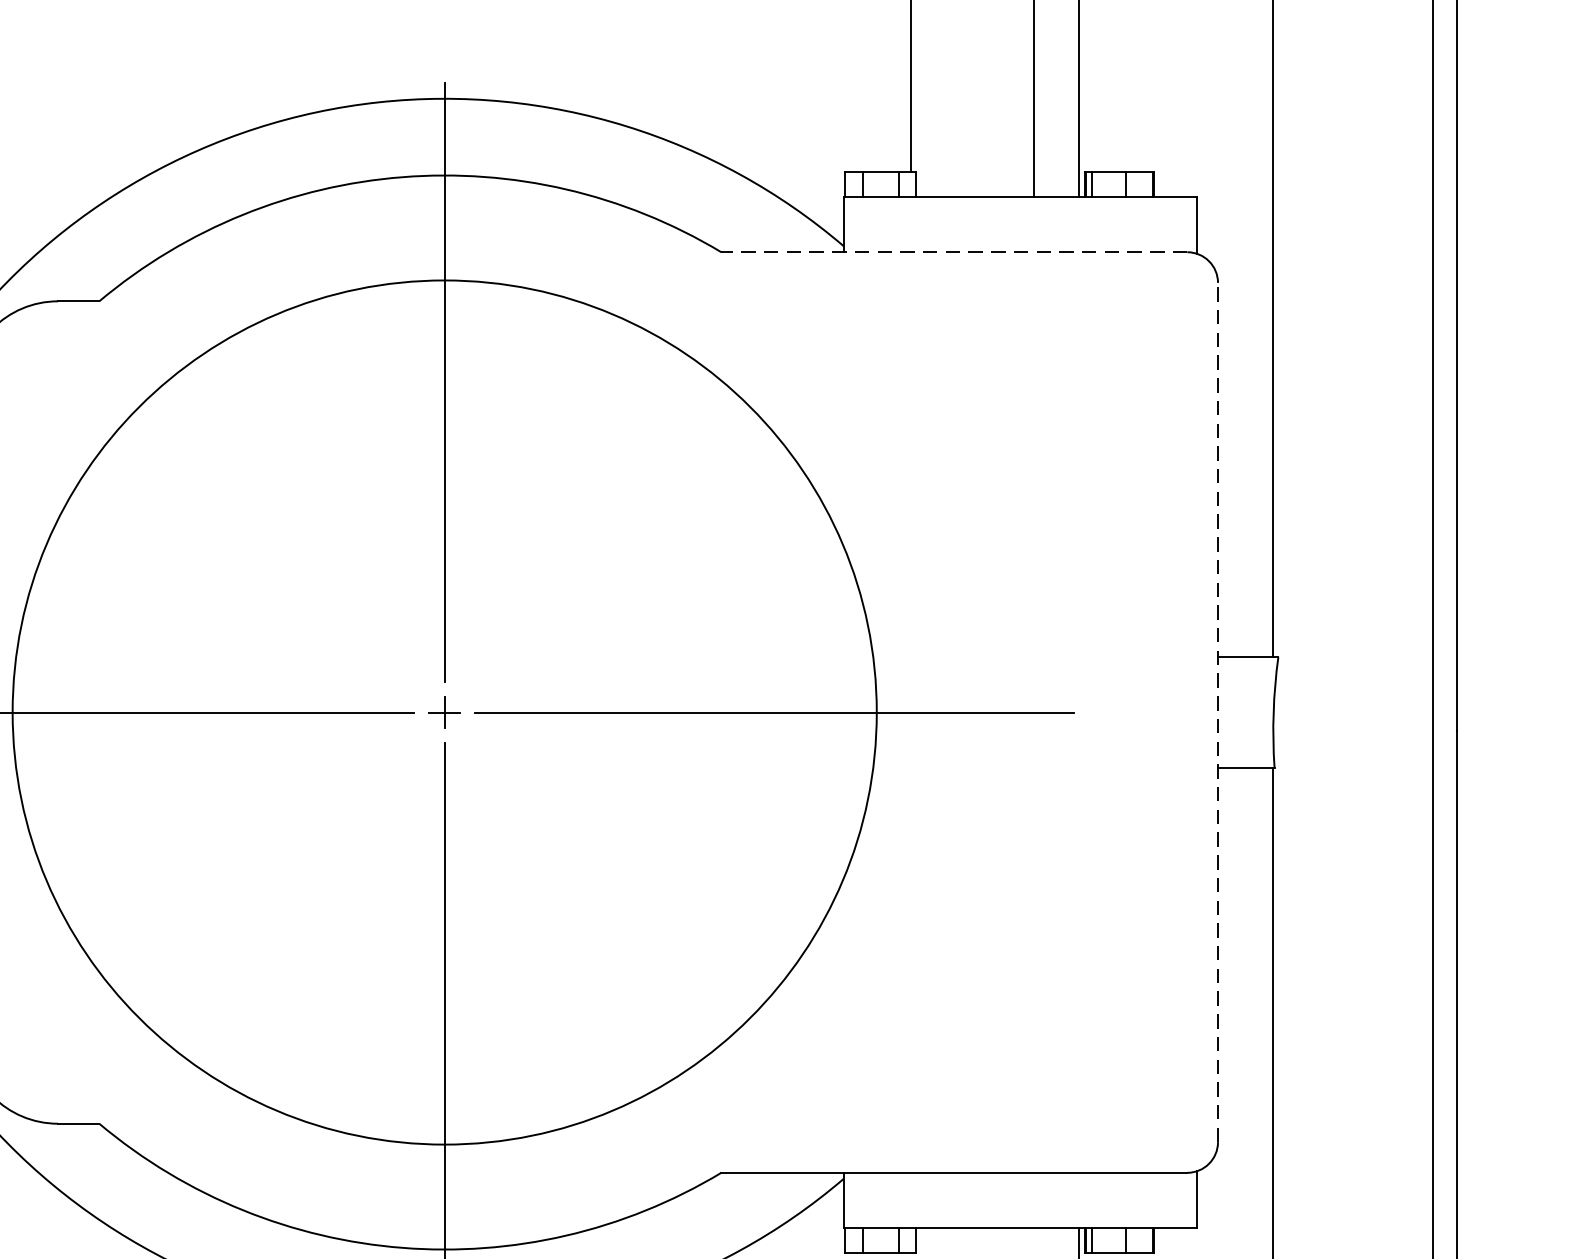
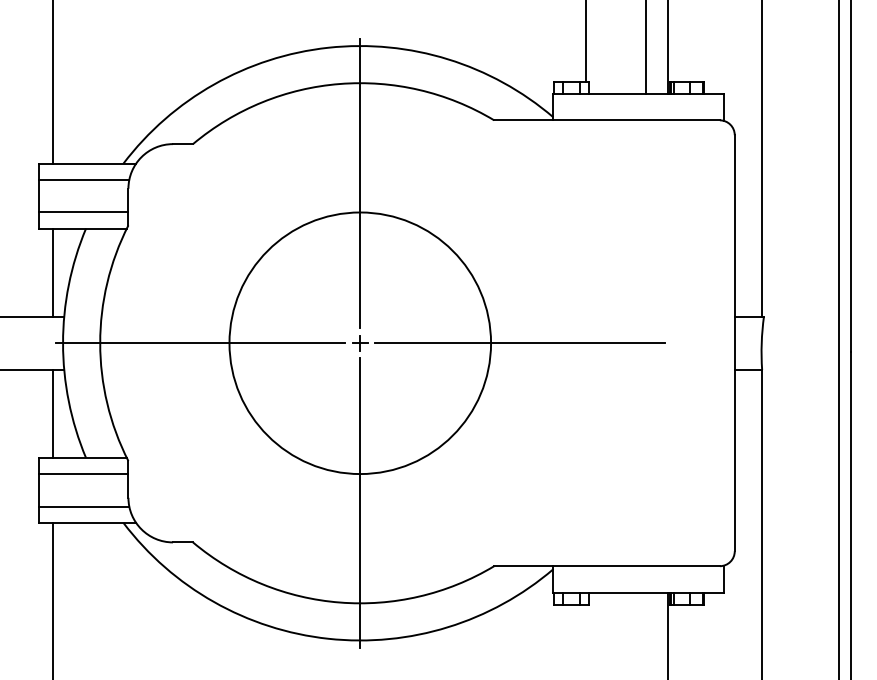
line: (955, 252) -> (607, 120), dashed -> solid
line: (1217, 710) -> (734, 342), dashed -> solid
circle: (445, 713) -> (360, 343), size x0.62

